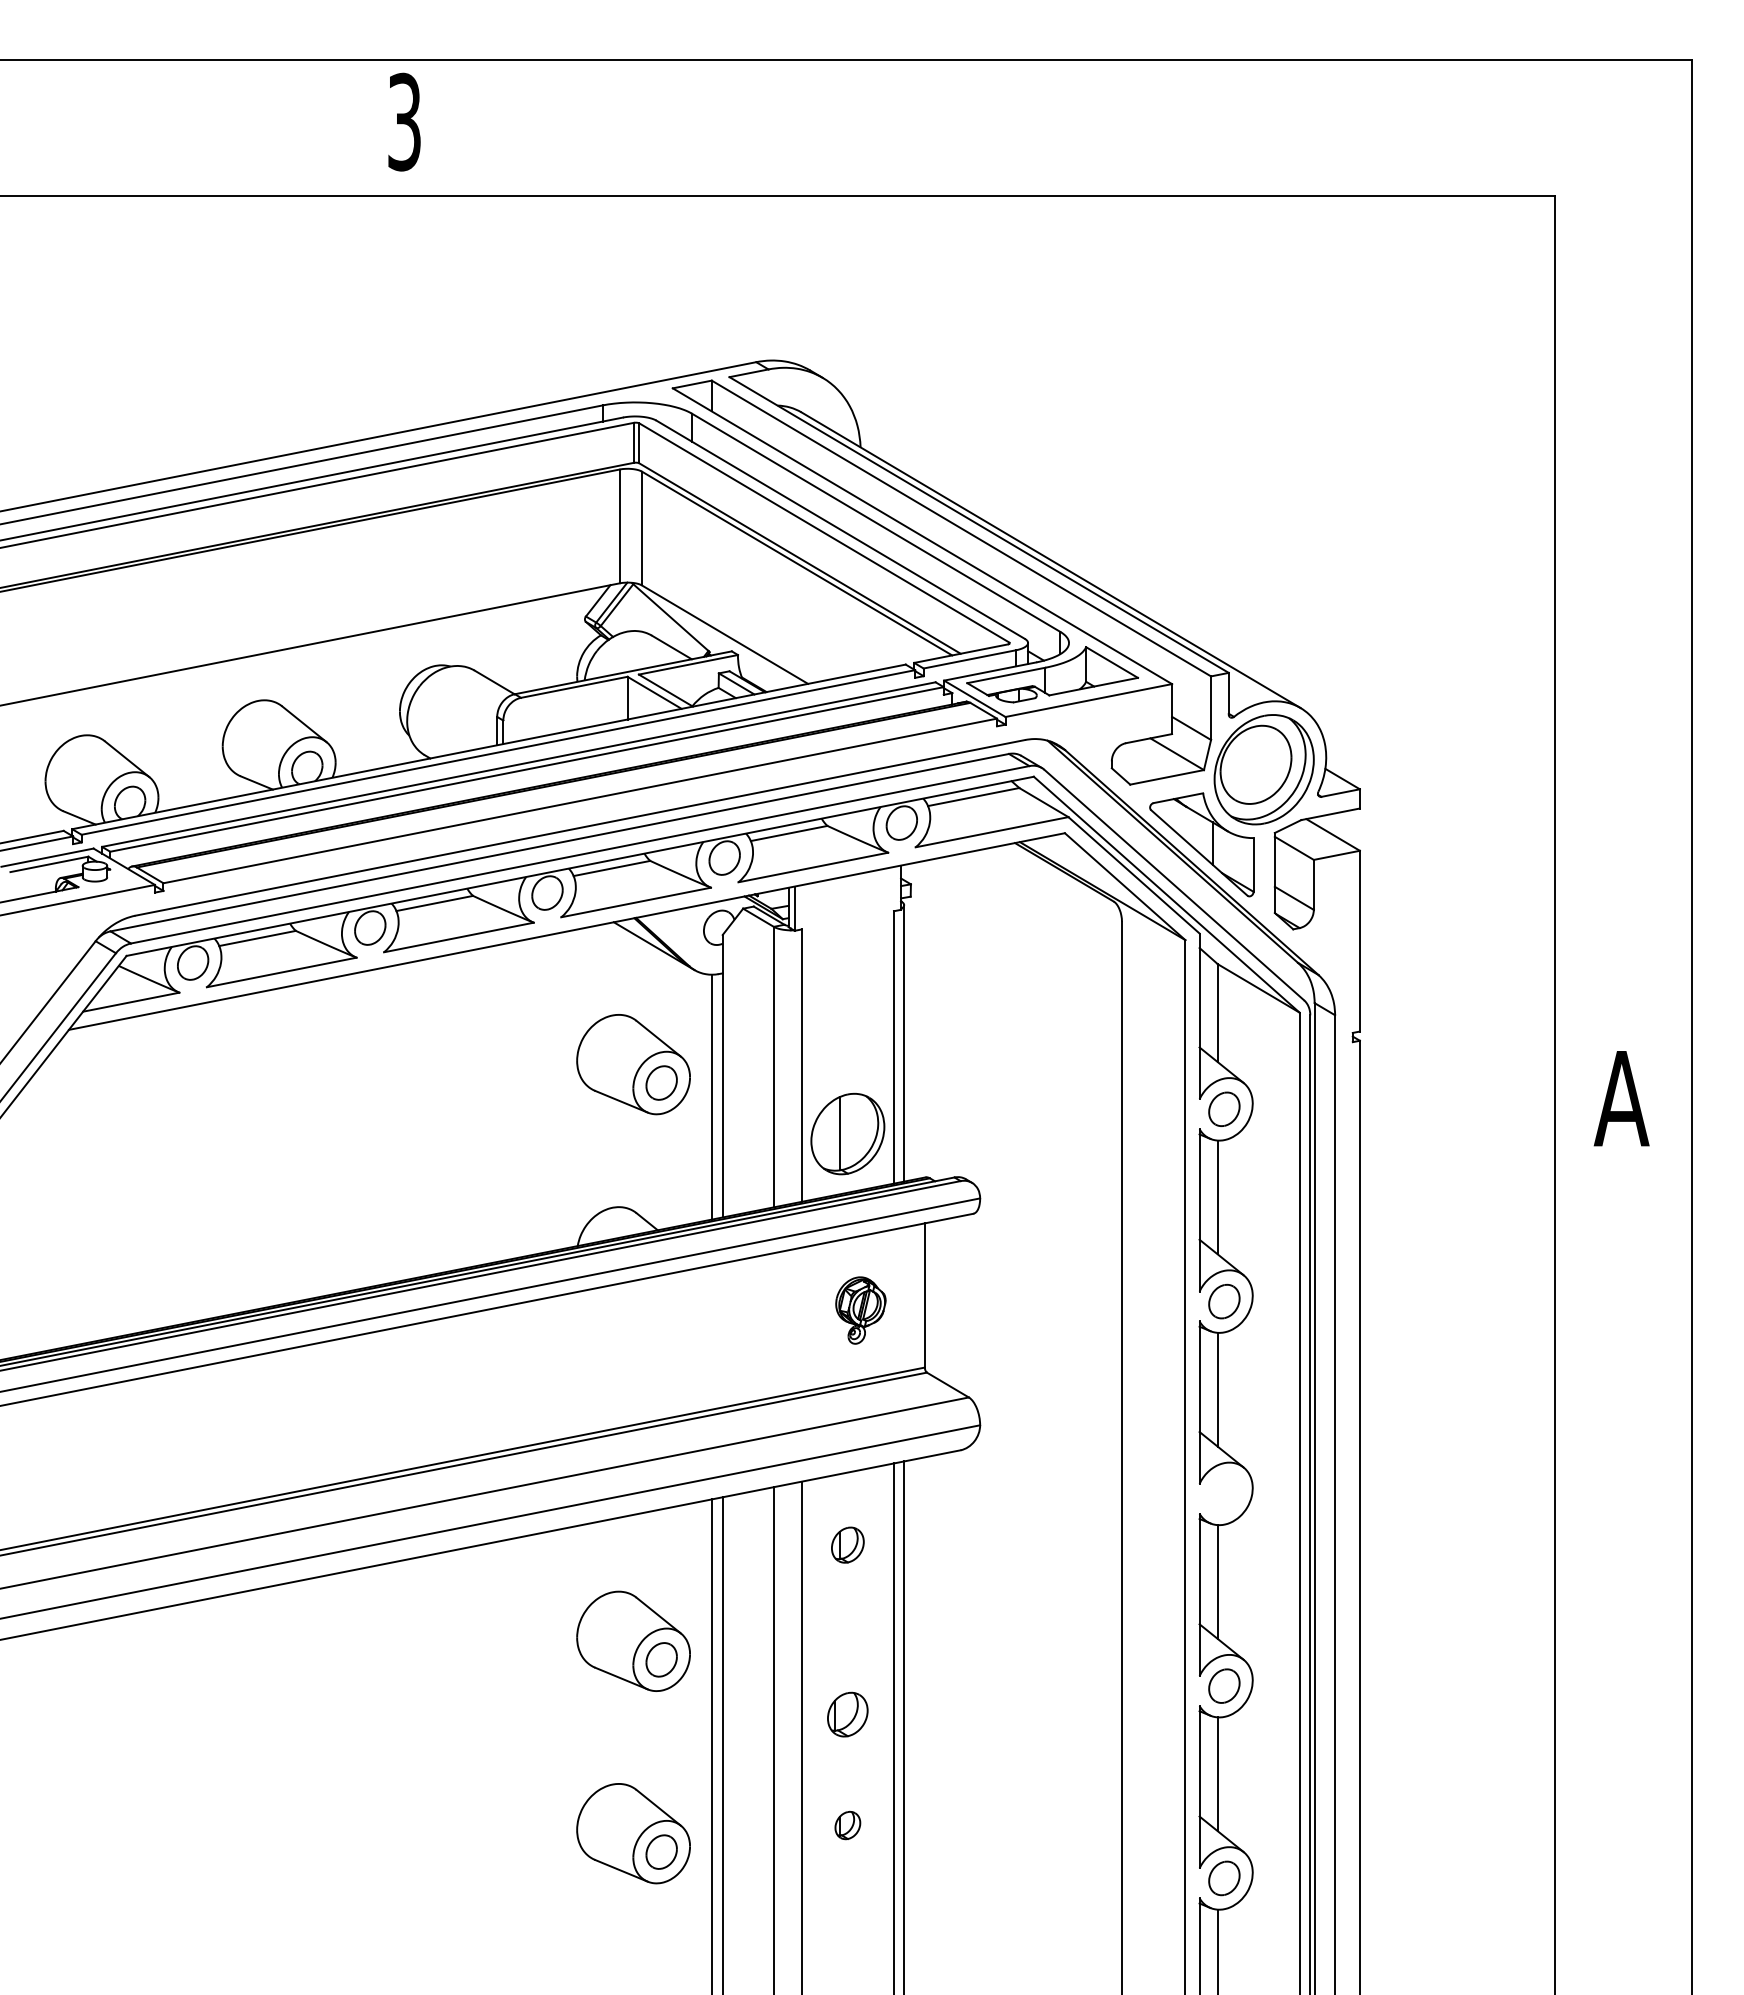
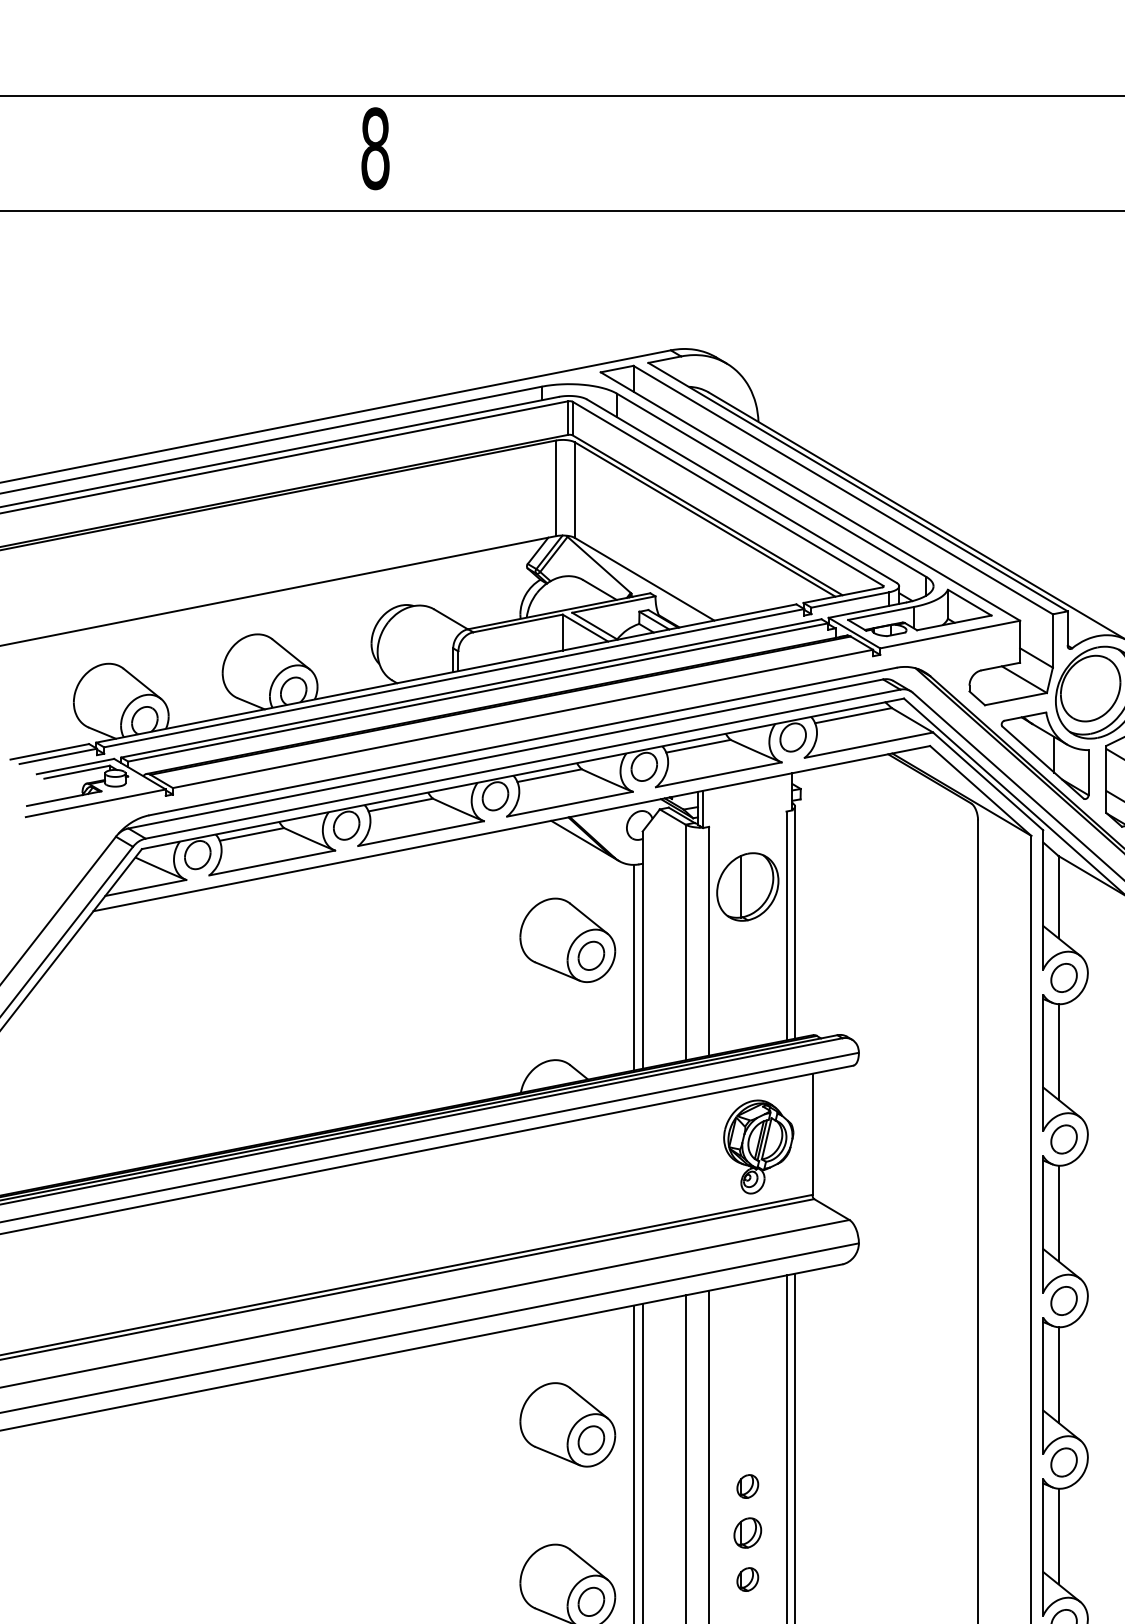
text: (404, 121) -> (375, 148), 3 -> 8
part: (847, 1133) -> (747, 886), moved
part: (860, 1310) -> (758, 1146), size x1.67
part: (1224, 1493) -> (1064, 1300), added
part: (847, 1544) -> (747, 1532), moved
part: (847, 1714) -> (747, 1486), size x0.62

